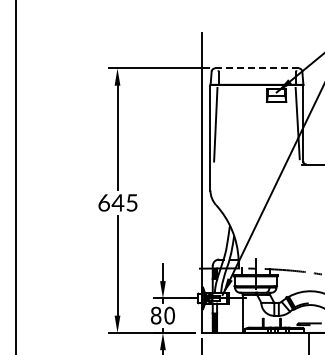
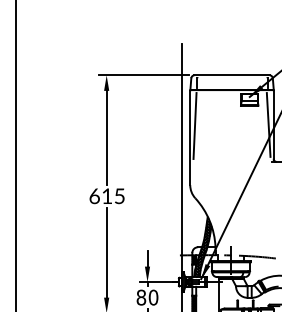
line: (257, 68) -> (232, 75), dashed -> solid
text: (117, 202) -> (106, 195), 645 -> 615
hatch: (224, 260) -> (202, 248), added

